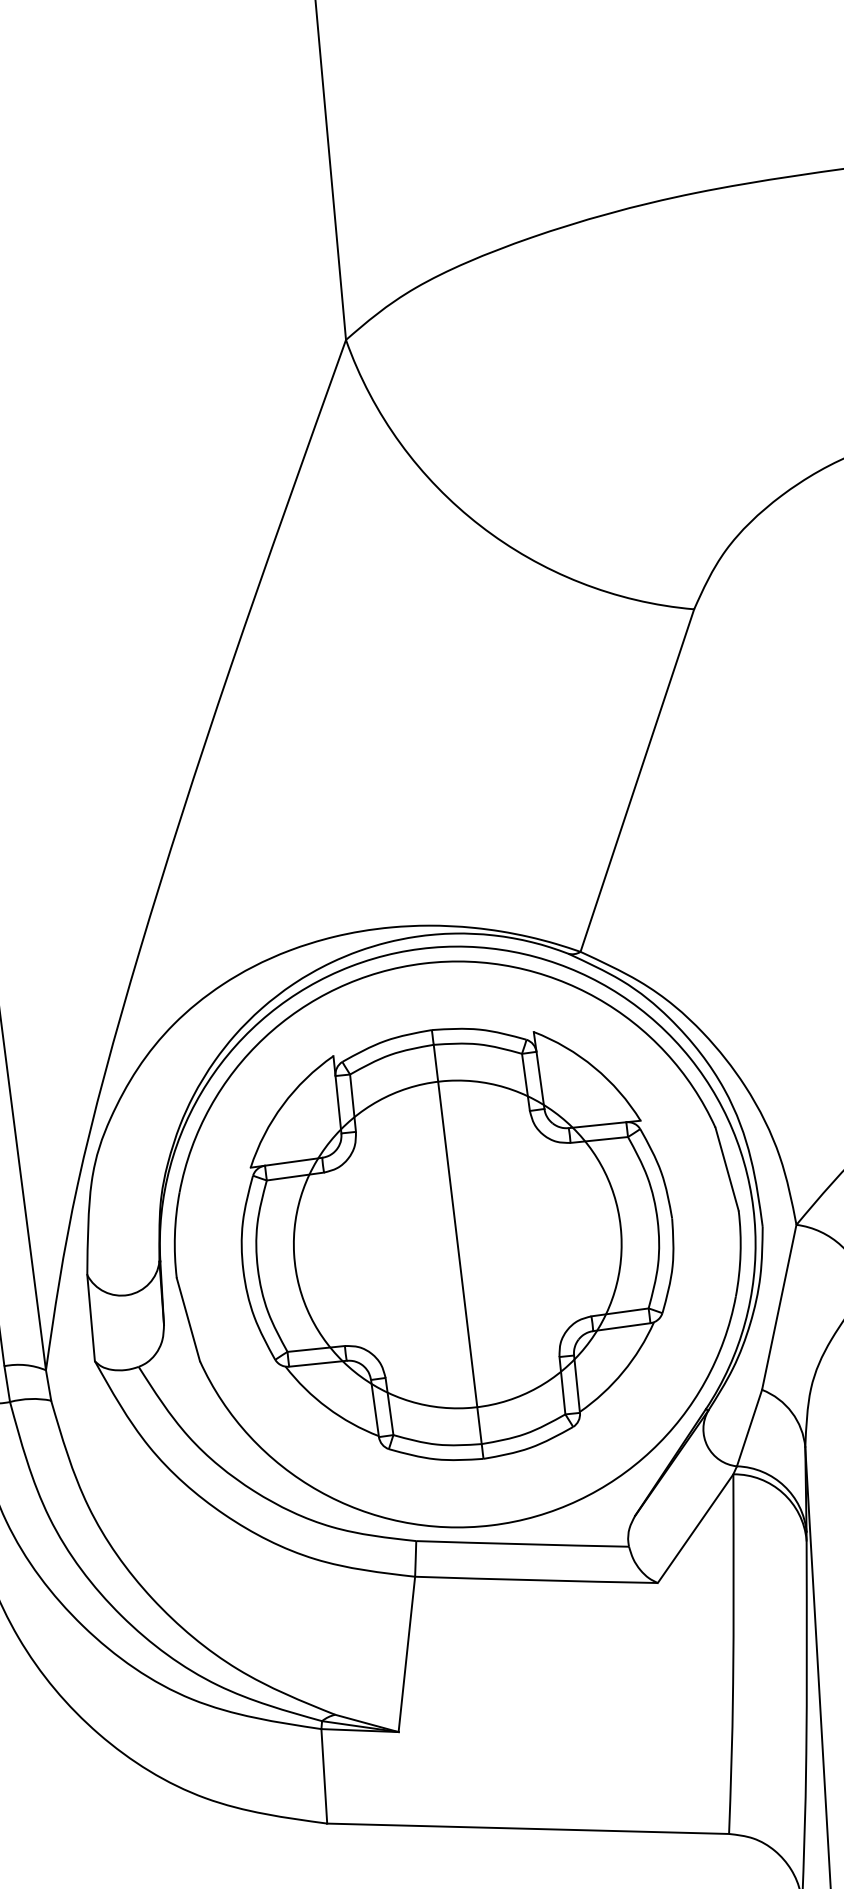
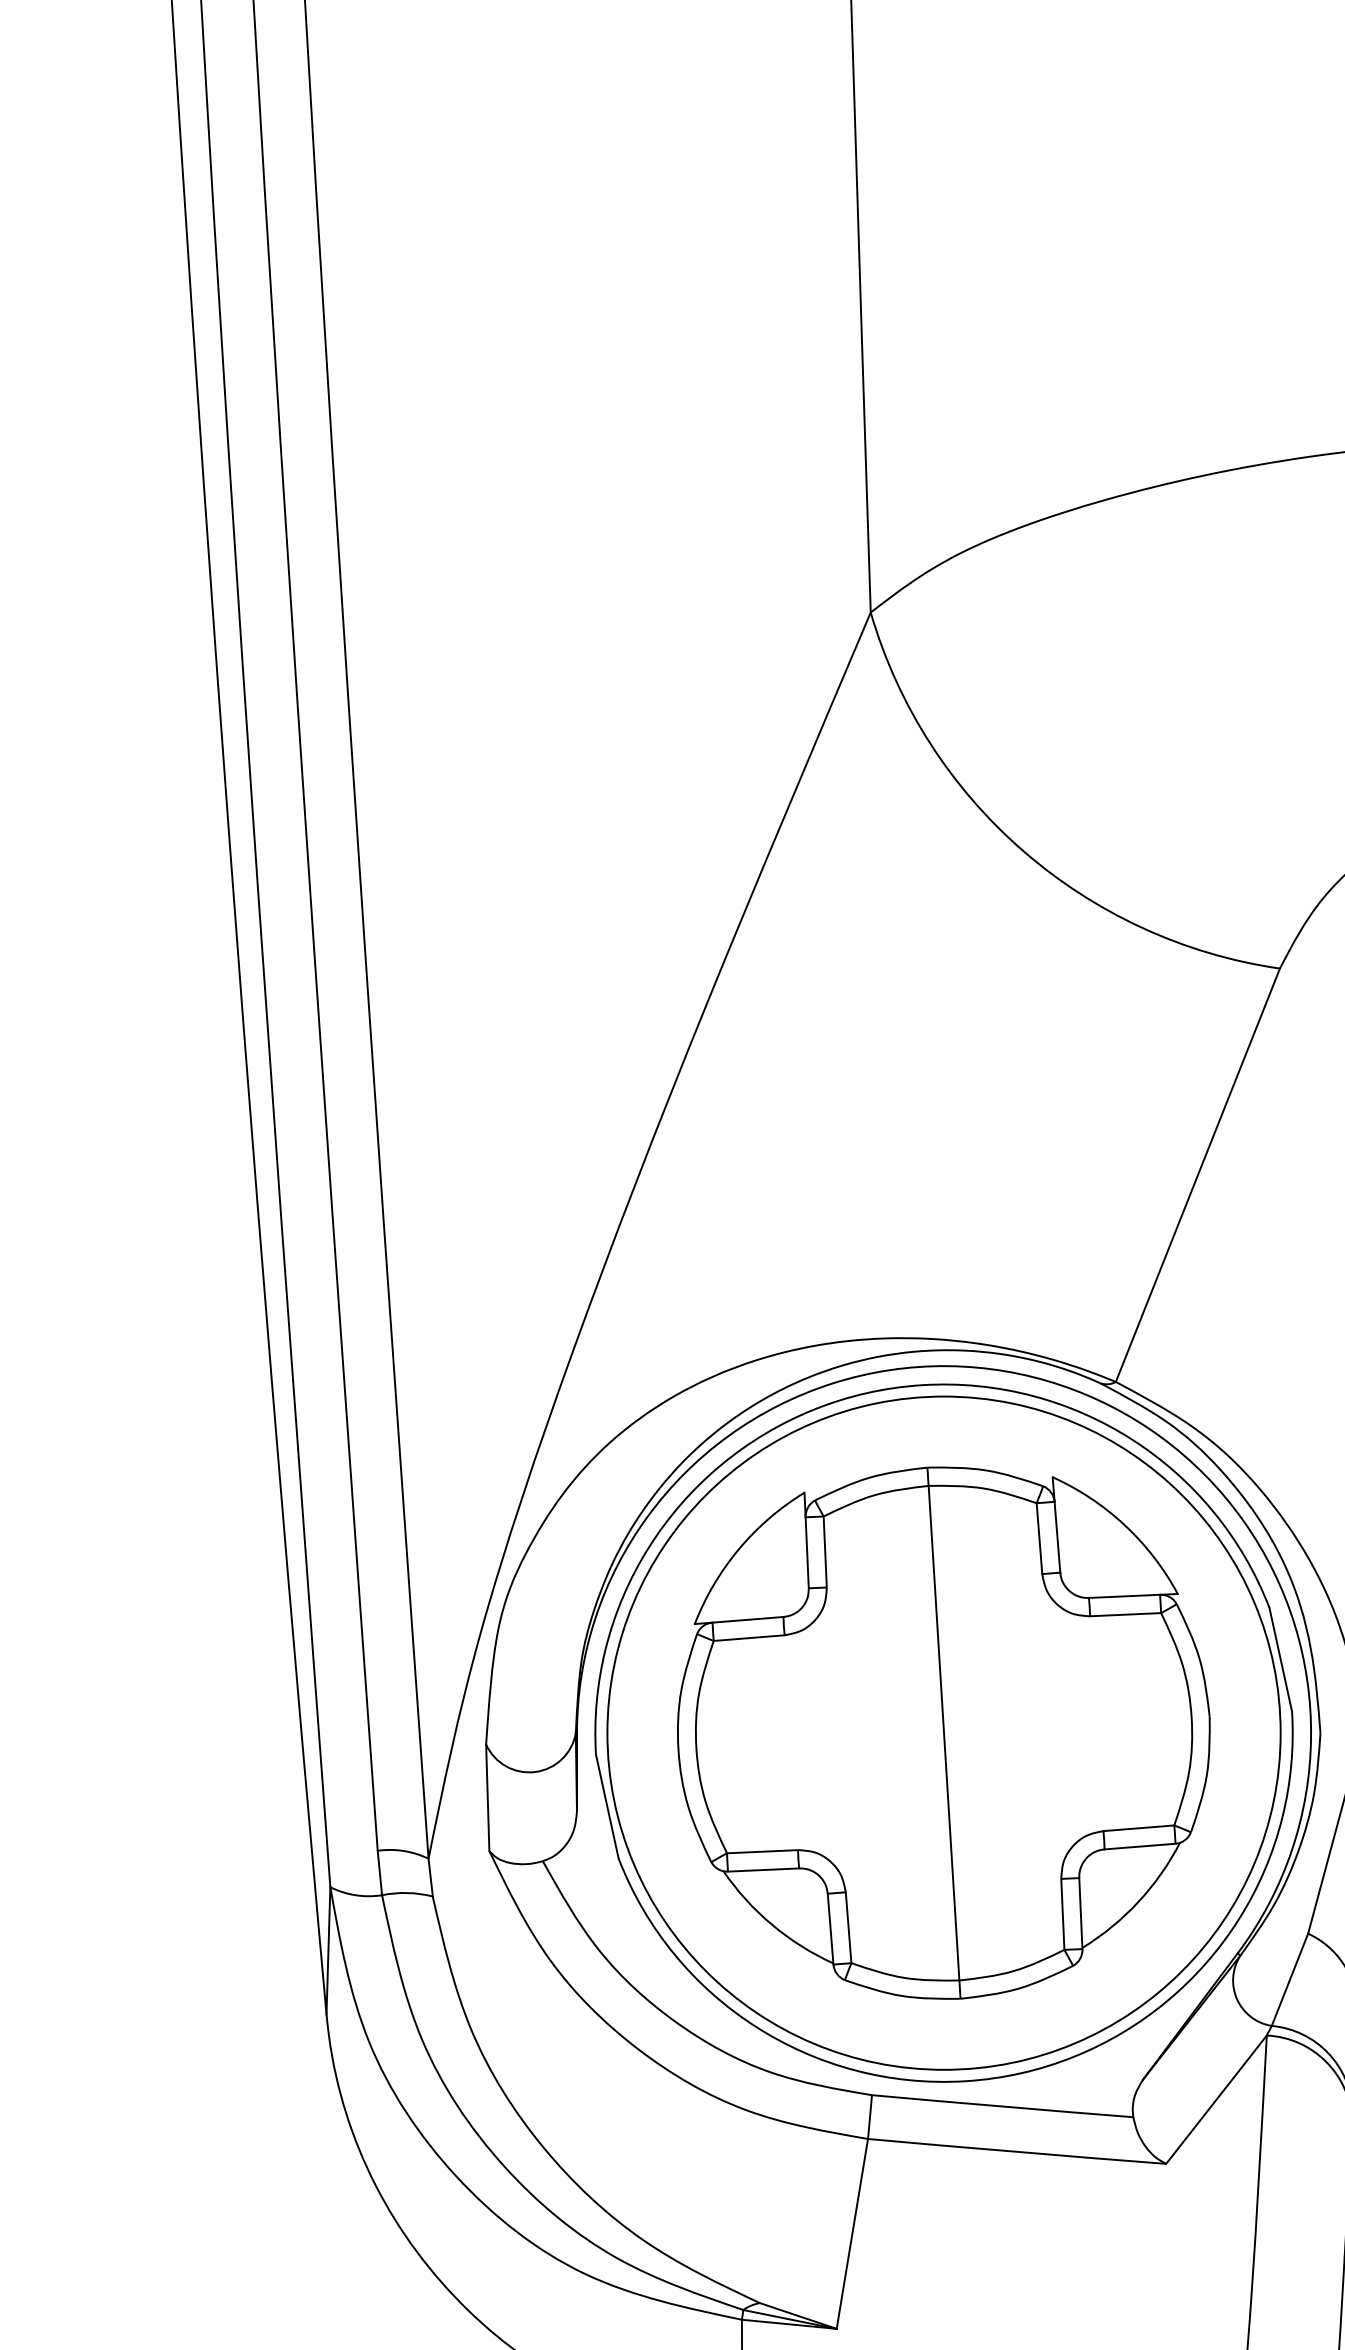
circle: (457, 1243) -> (943, 1732), size x1.67

